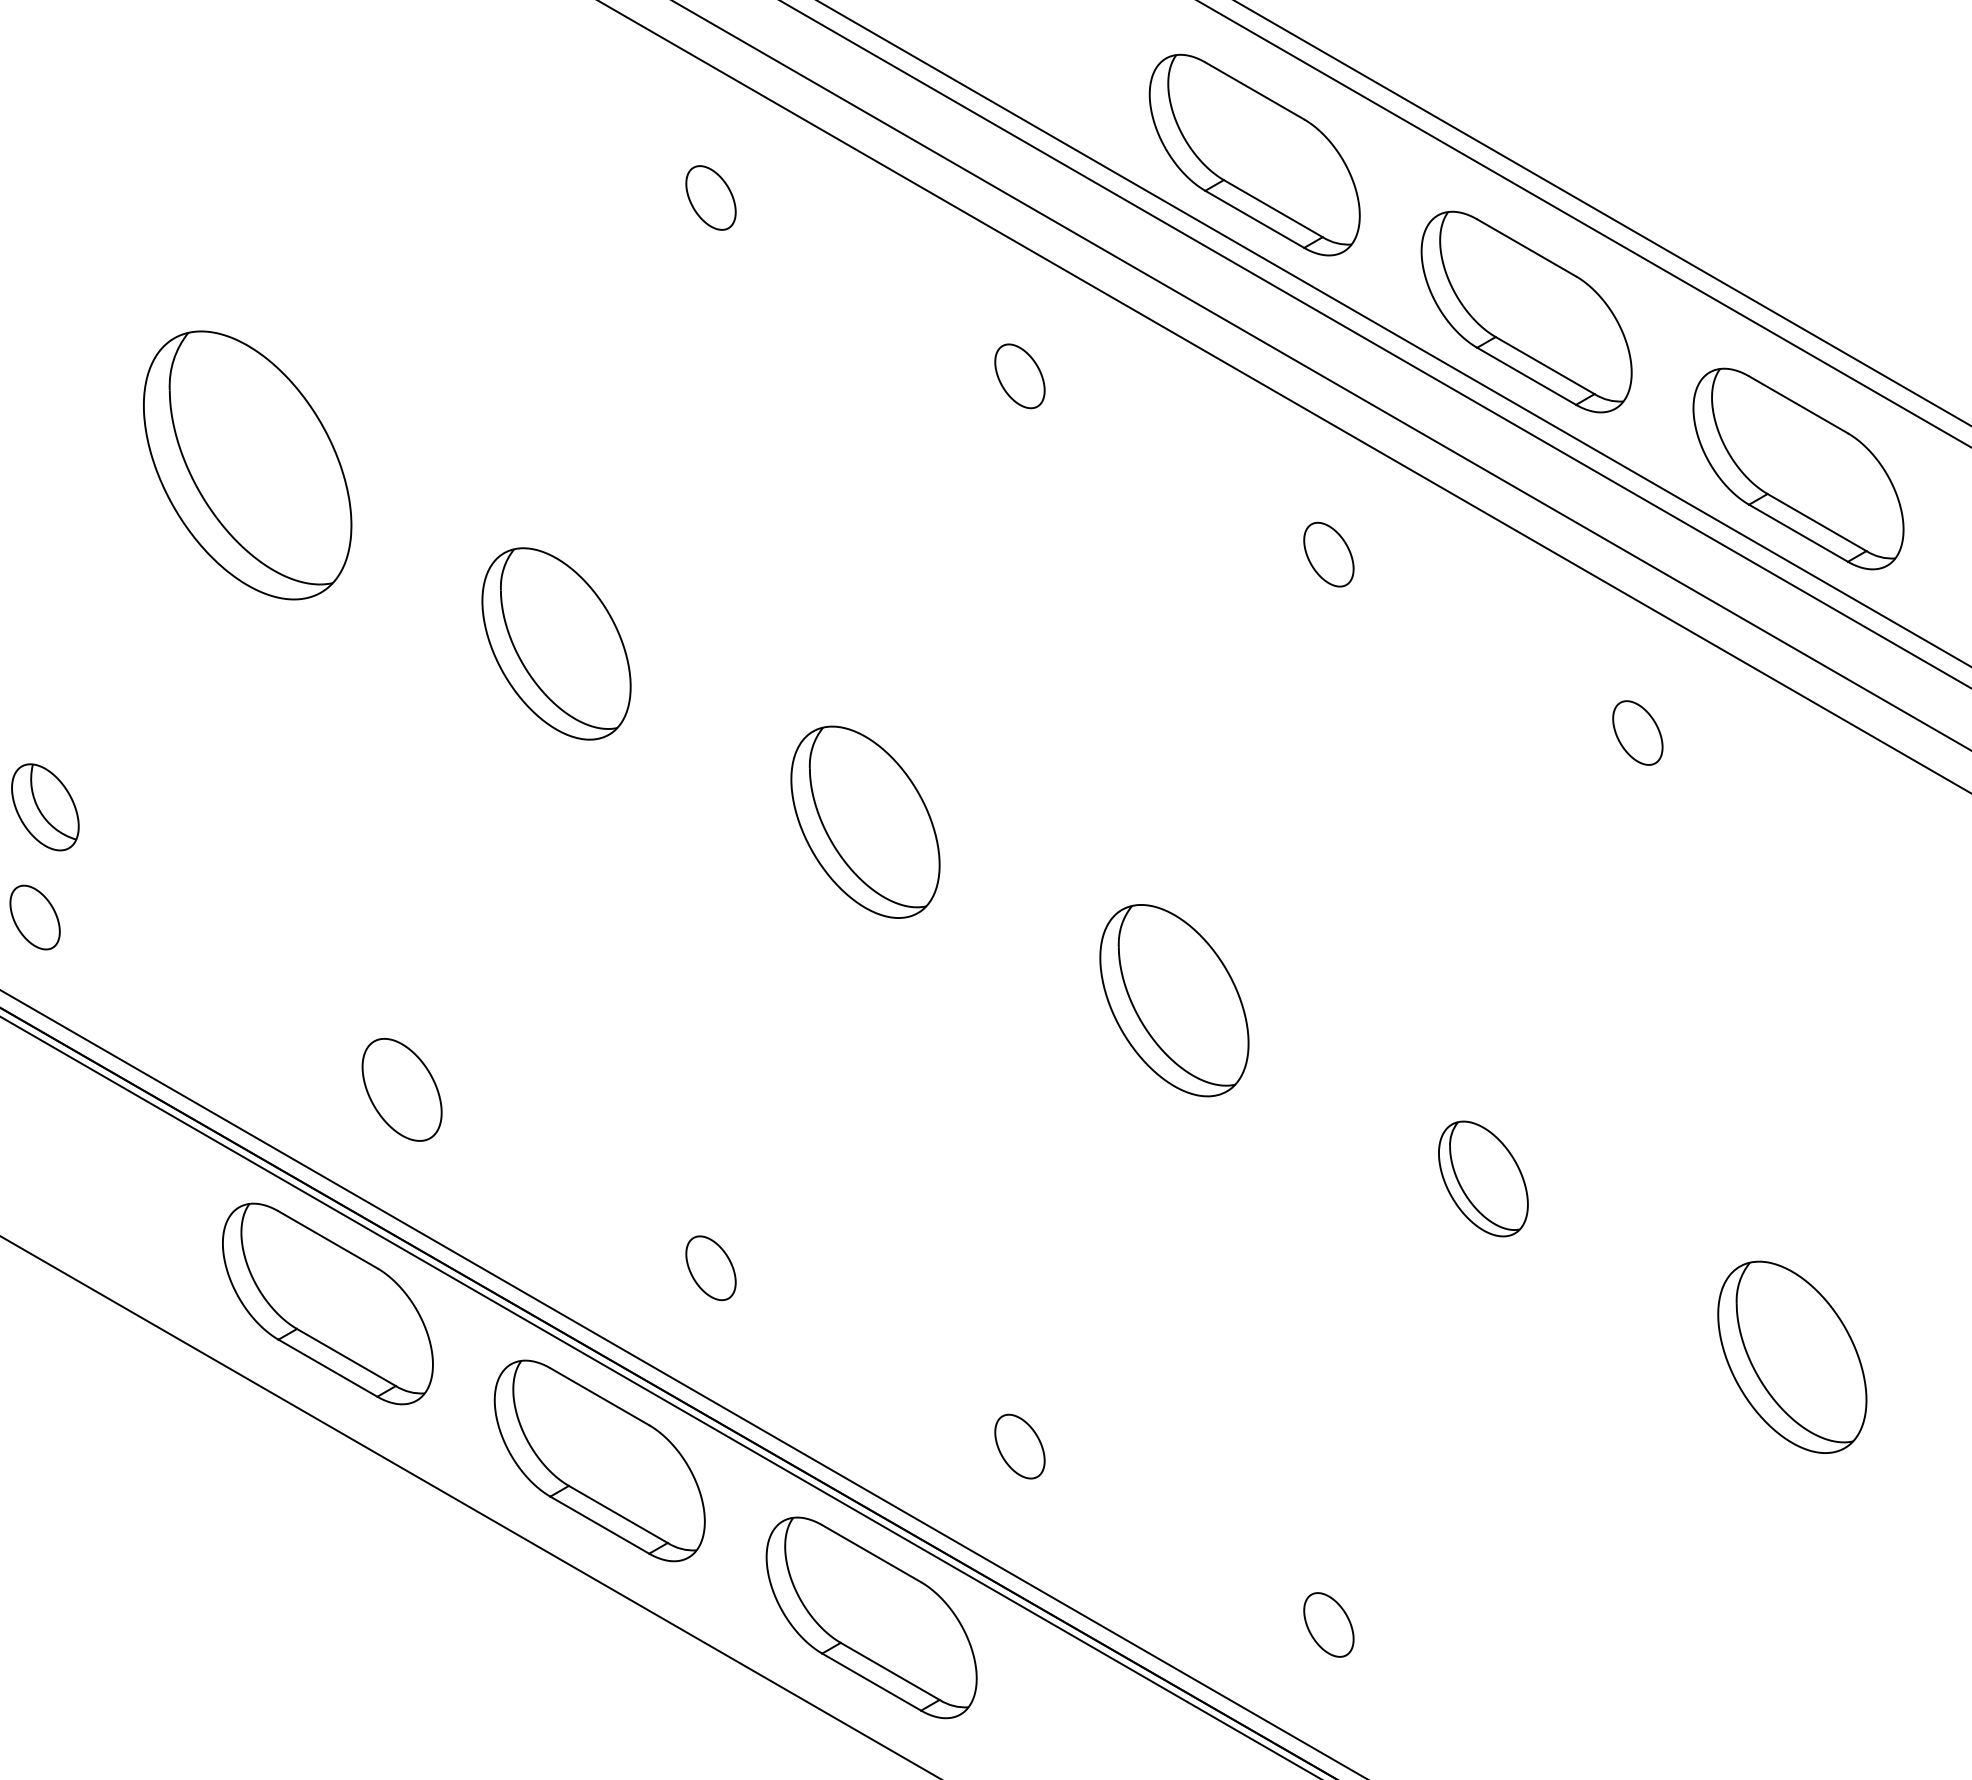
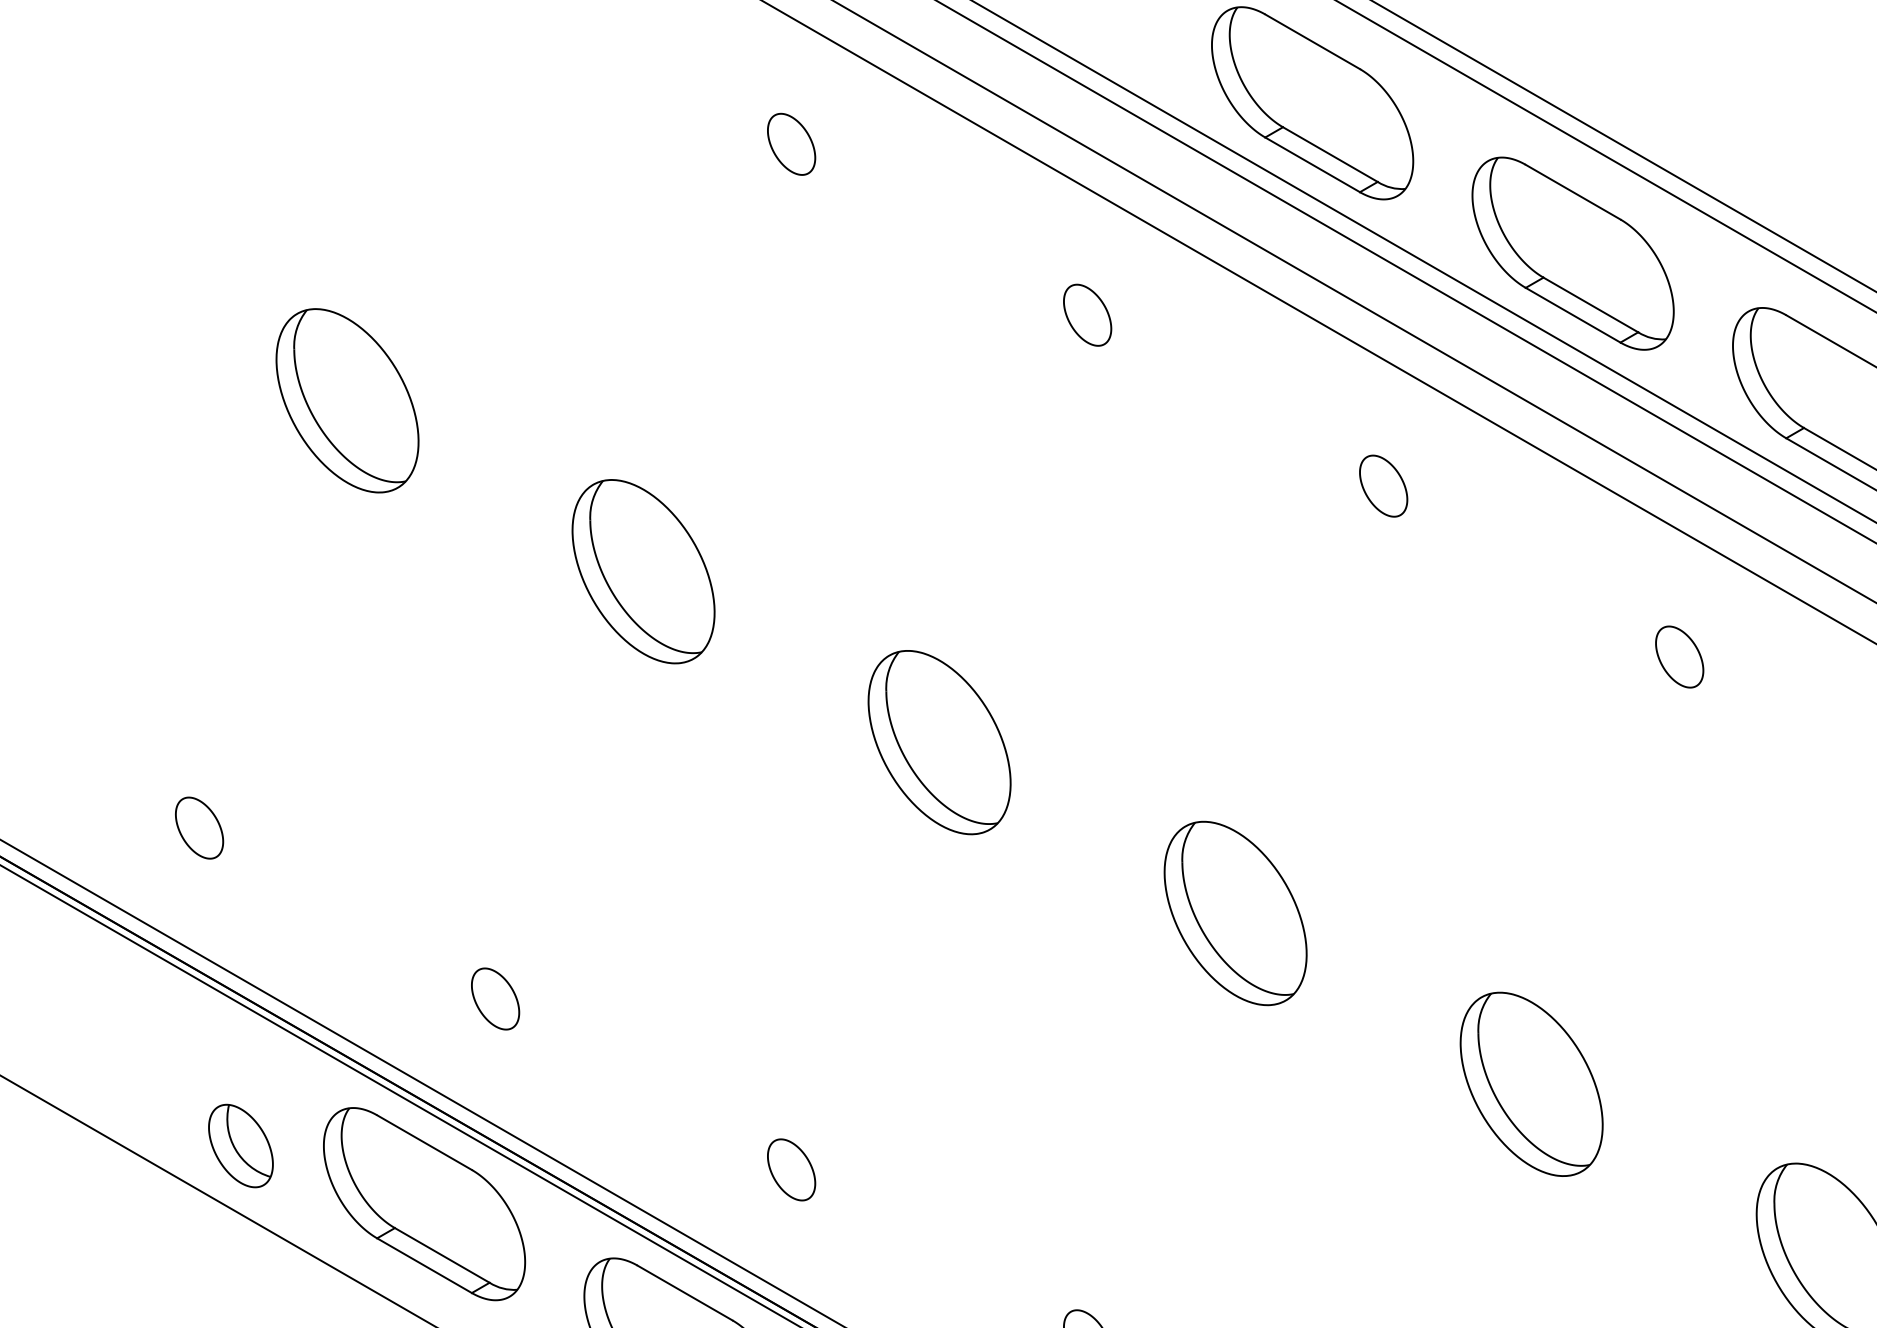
part: (247, 465) -> (347, 400), size x0.71
part: (45, 807) -> (241, 1146), moved
part: (34, 917) -> (198, 828), moved
part: (401, 1089) -> (495, 998), size x0.62
part: (1483, 1178) -> (1531, 1083), size x1.67

